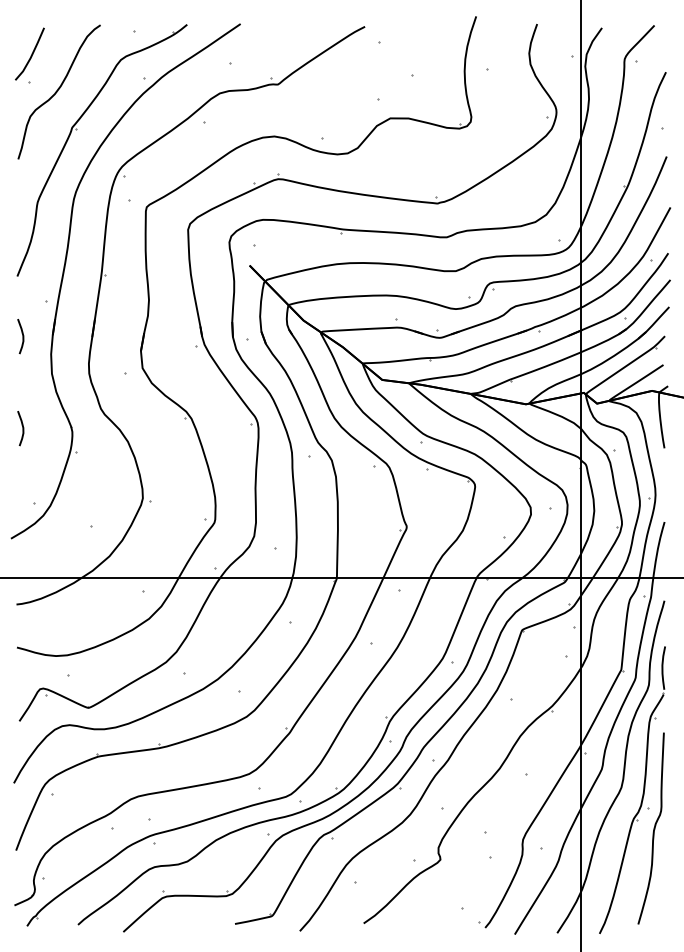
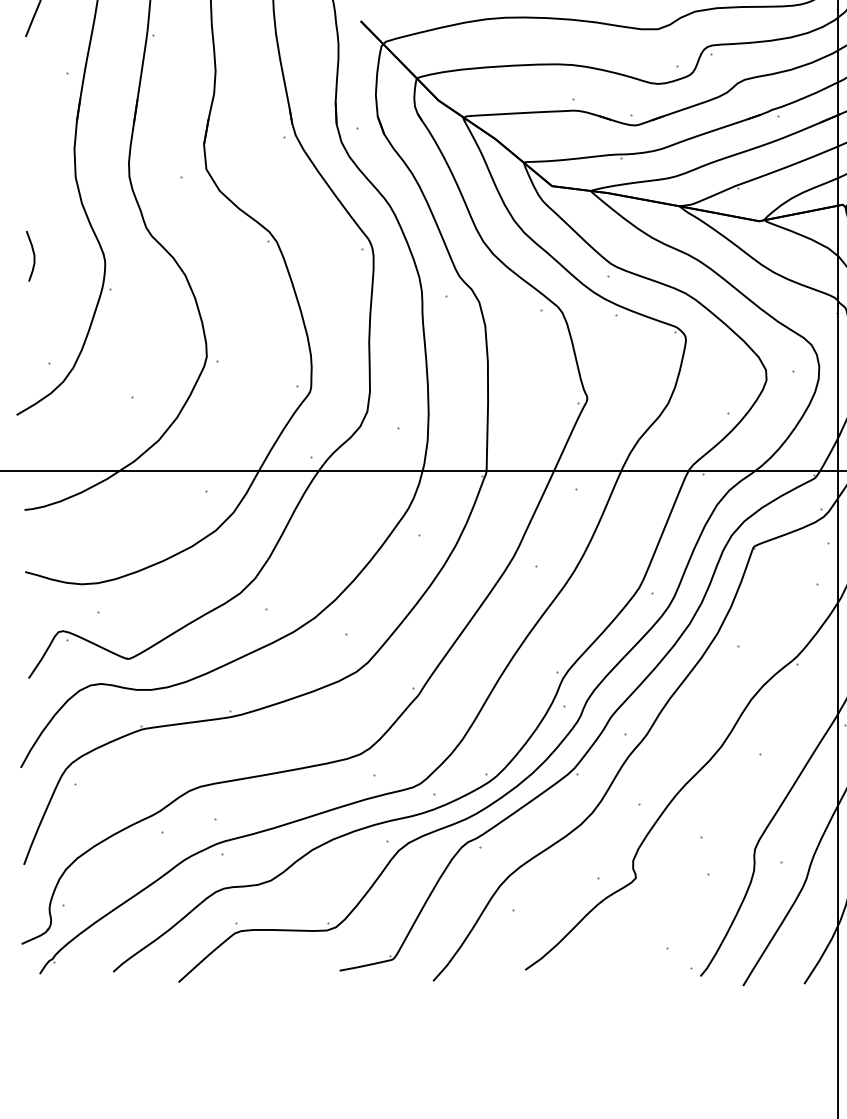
curve: (22, 336) -> (33, 123), removed

